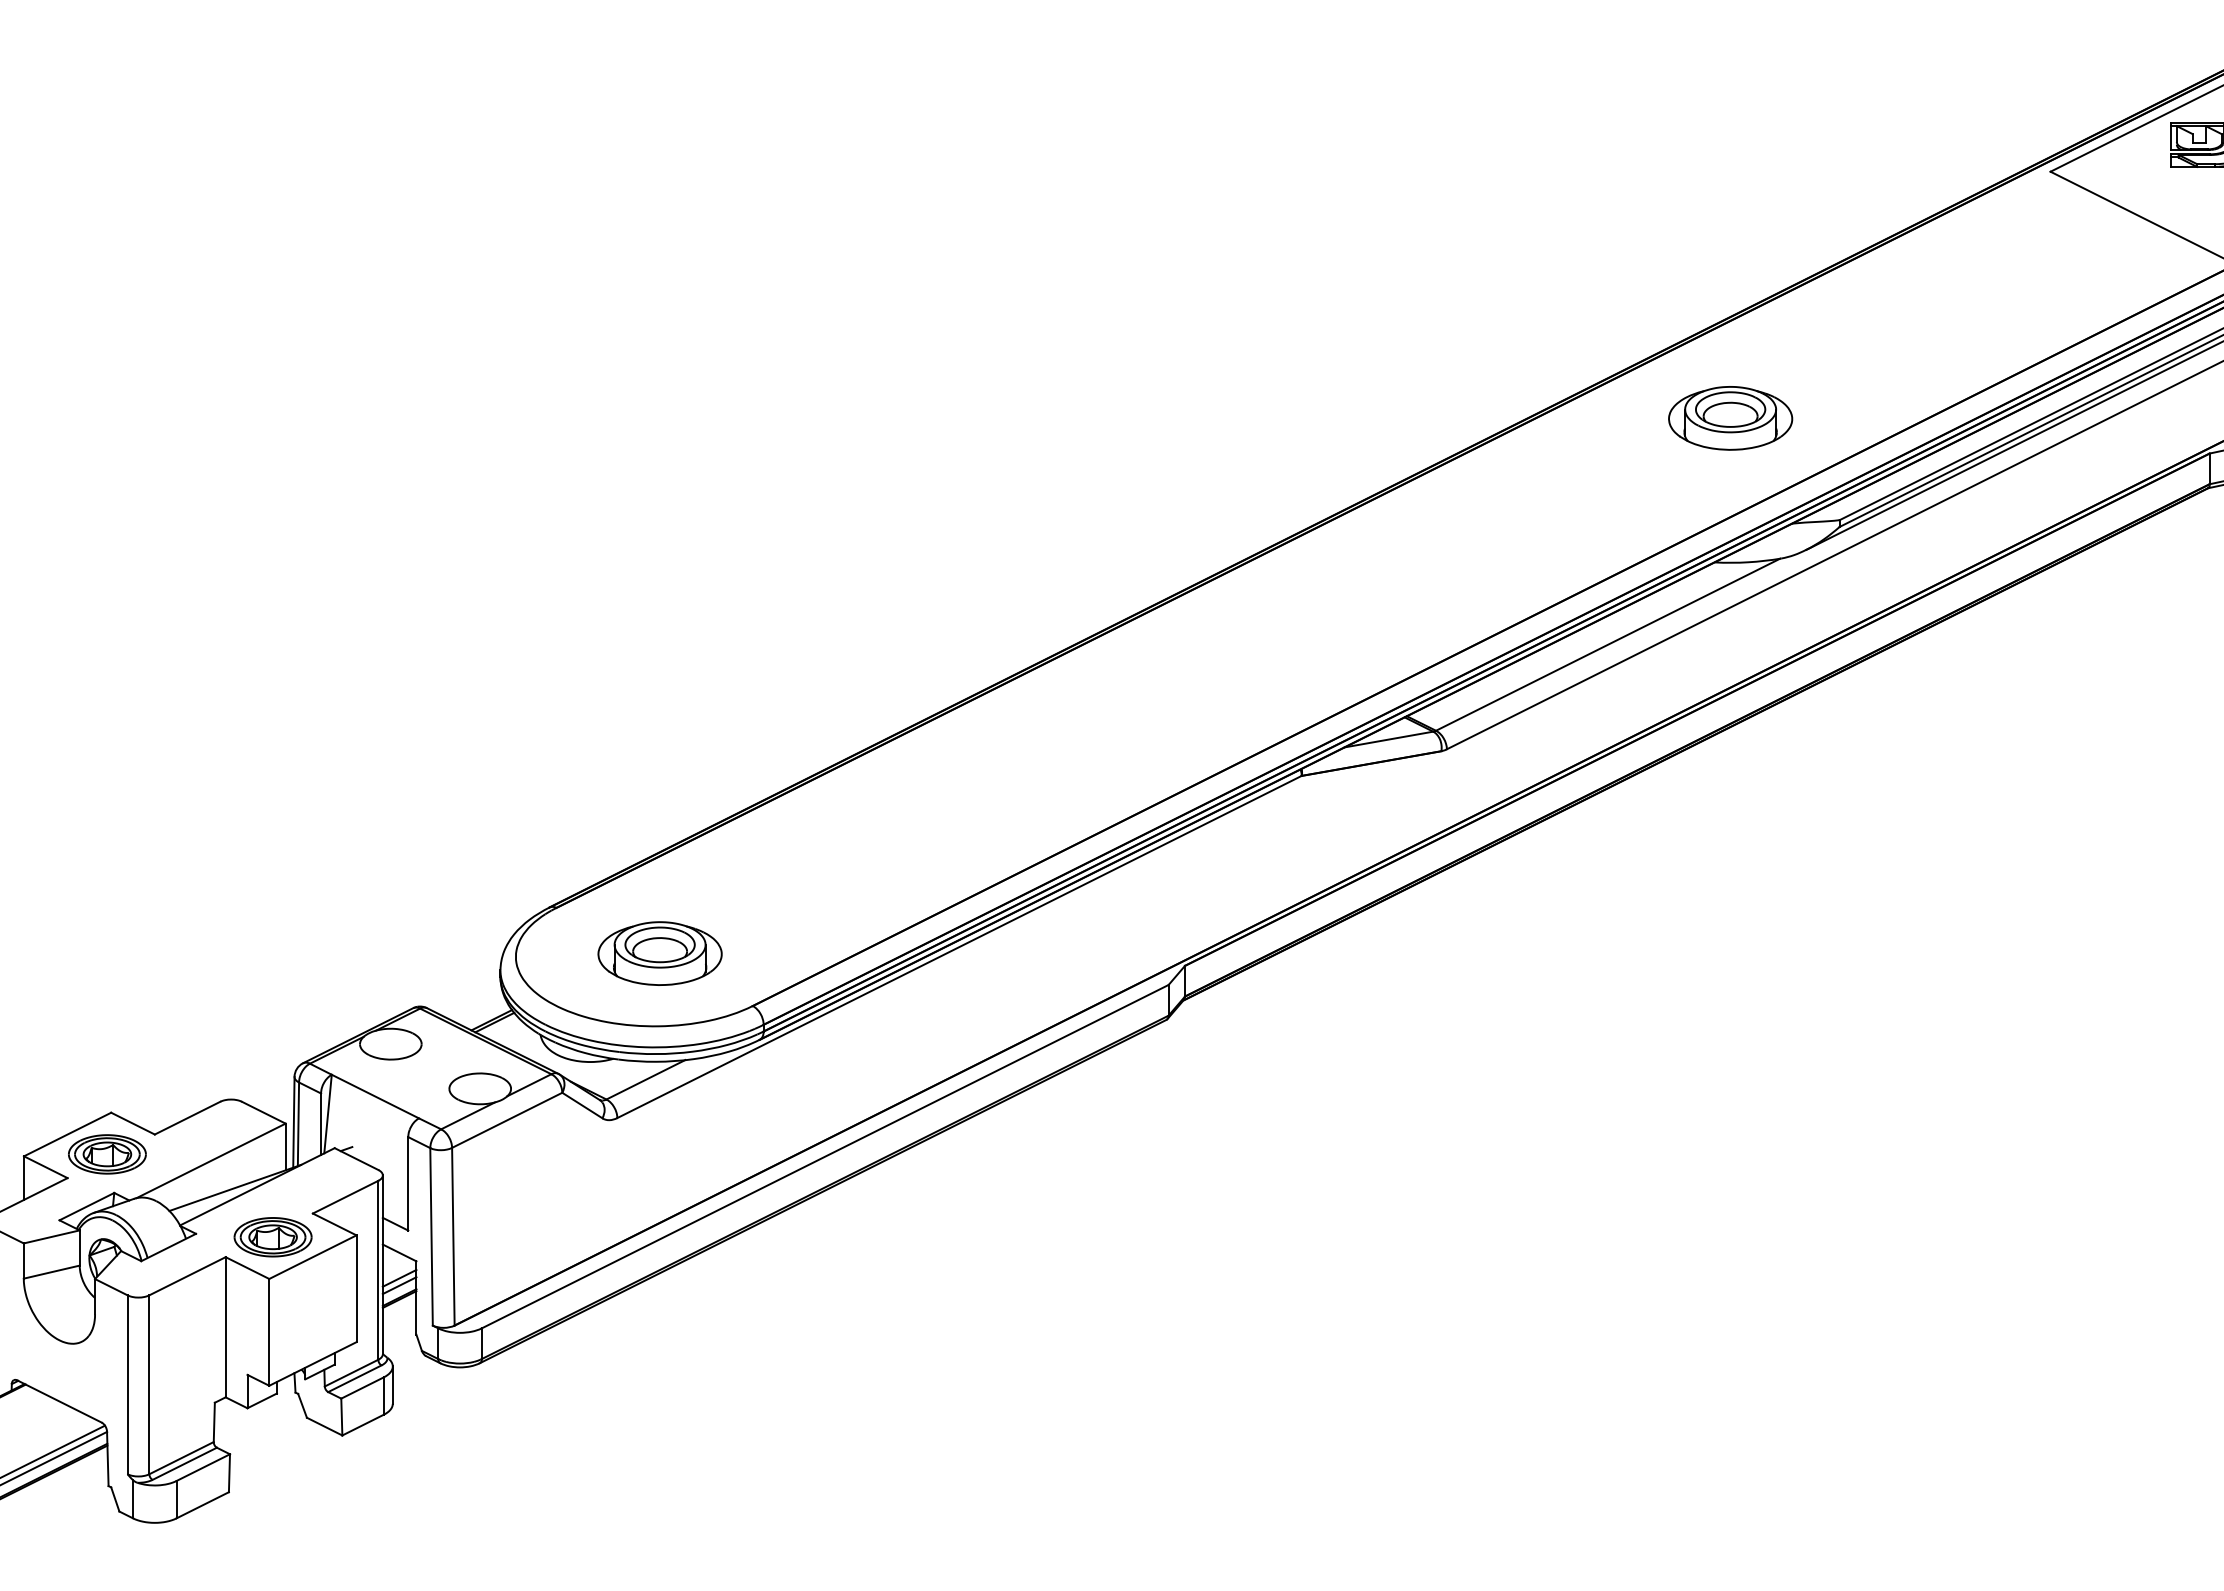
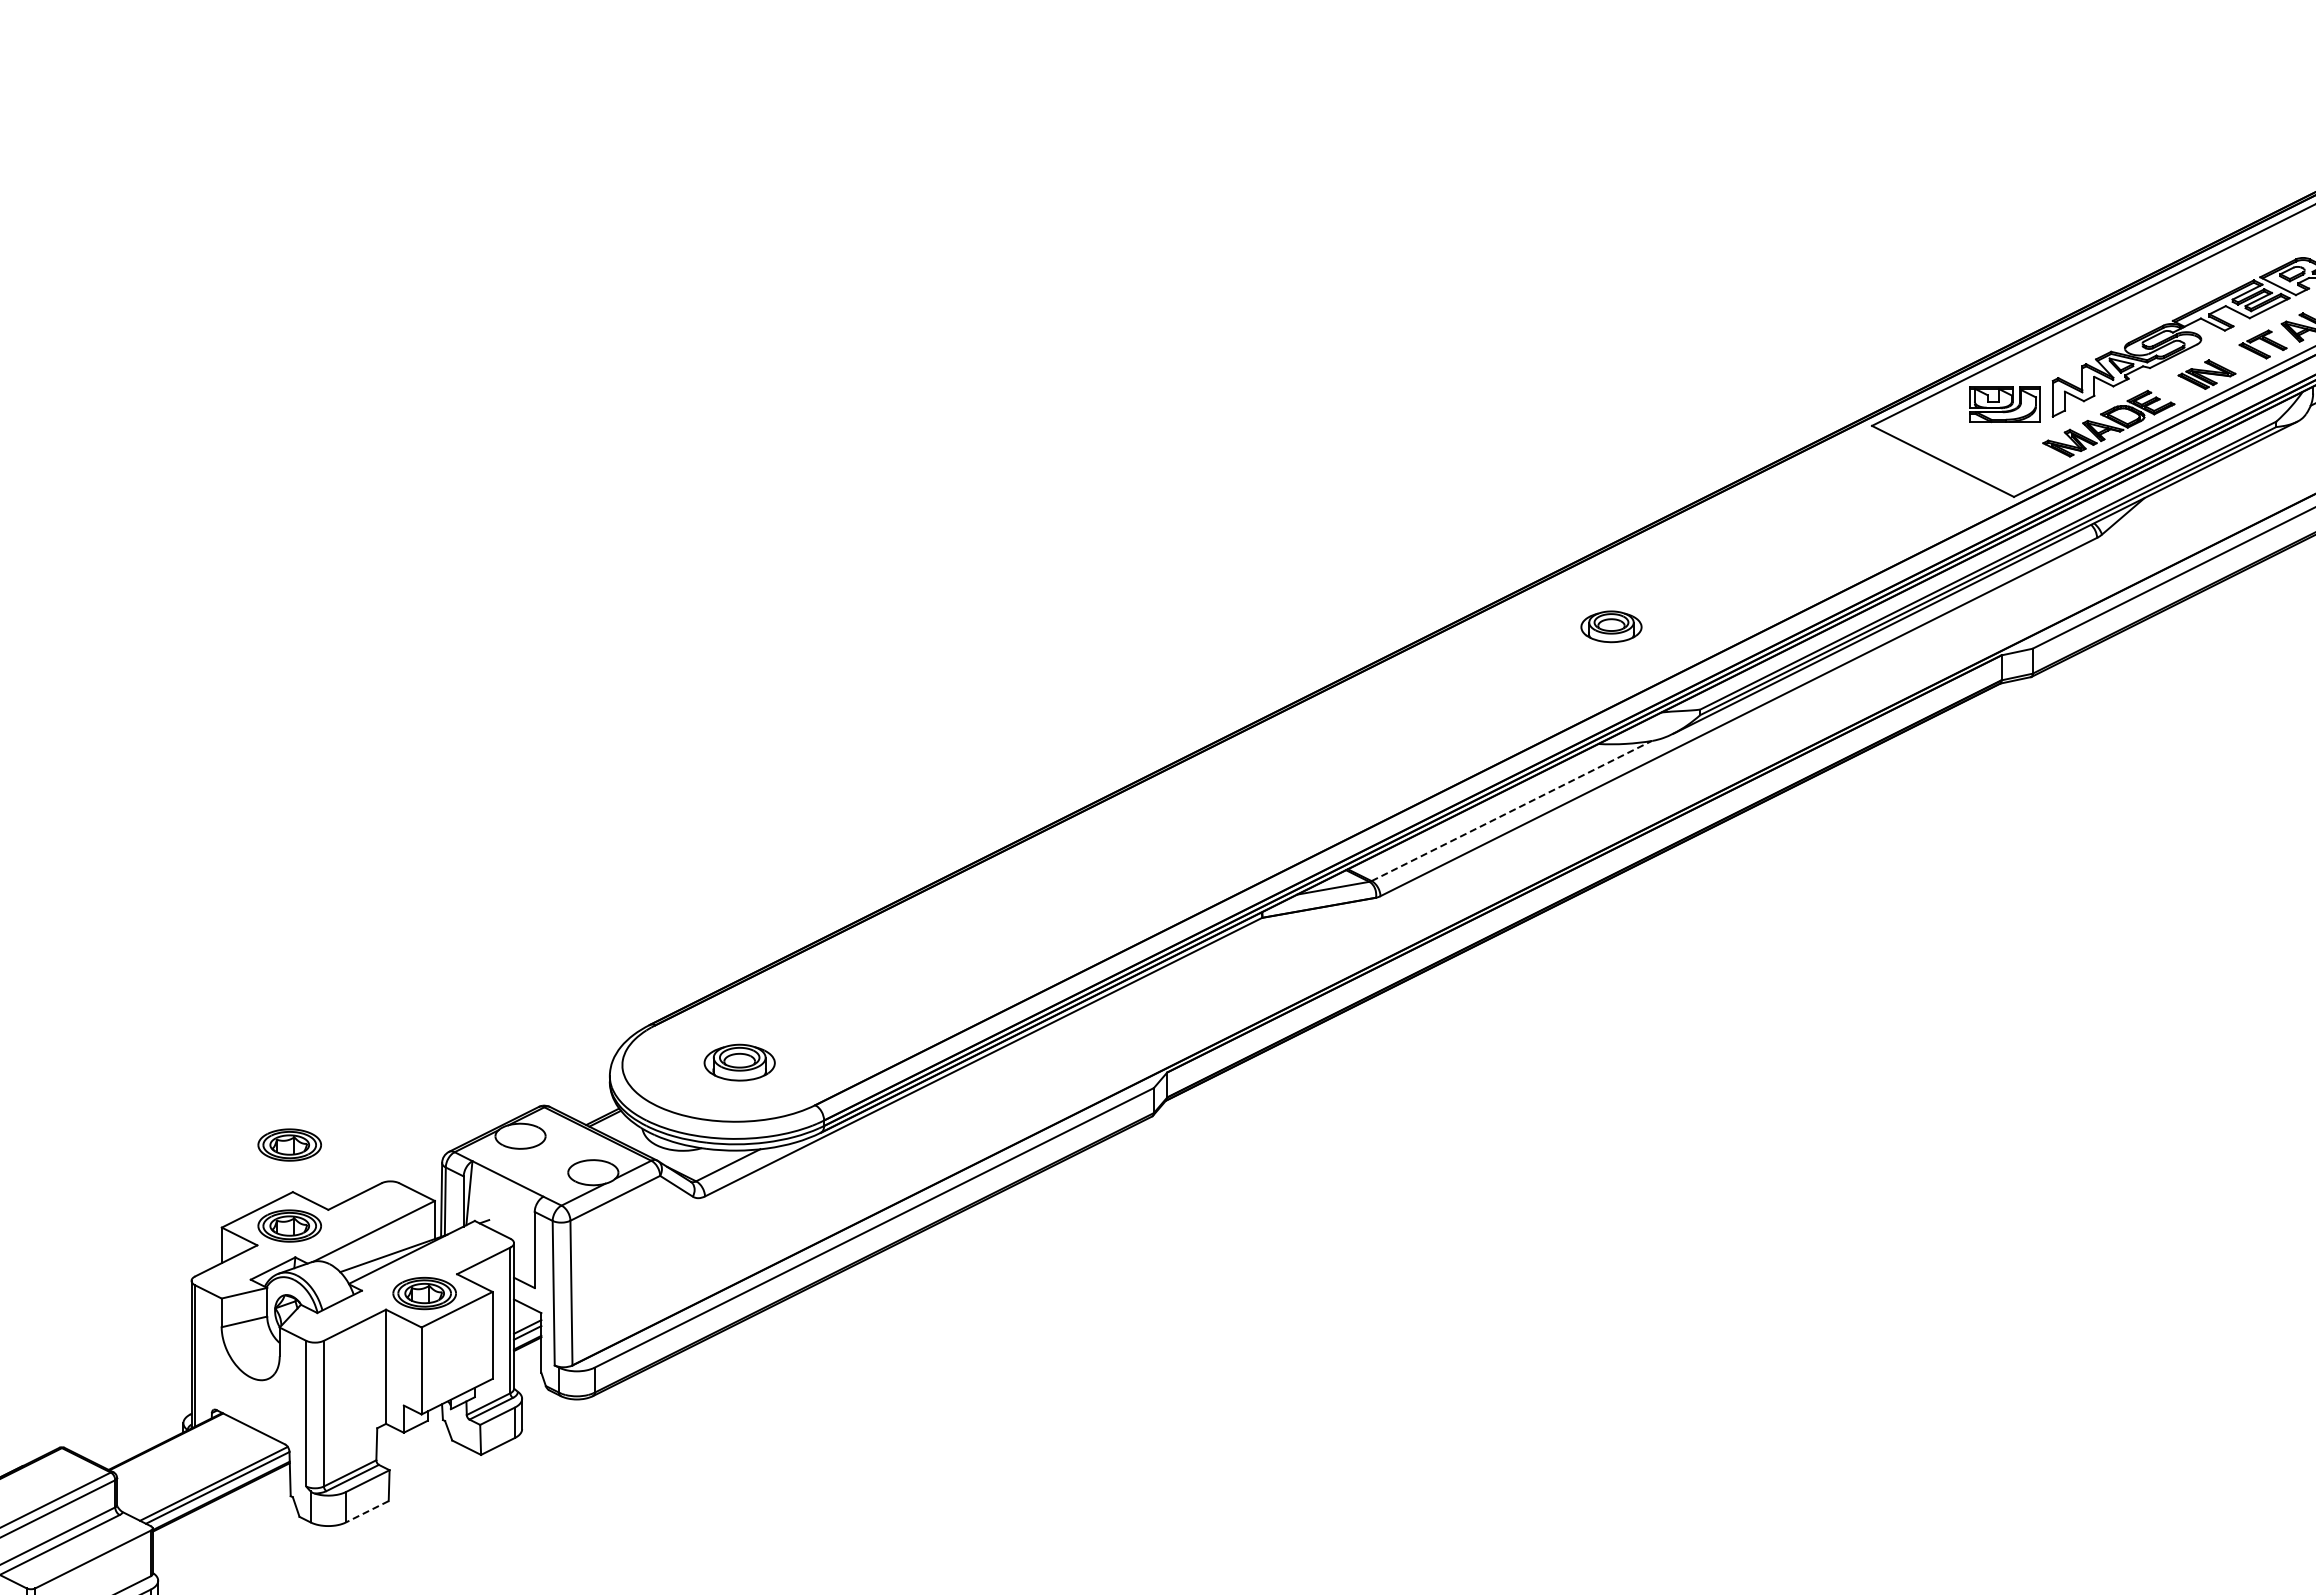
part: (1730, 418) -> (1611, 626), size x0.6
line: (1607, 645) -> (1511, 811), solid -> dashed
part: (659, 953) -> (739, 1062), size x0.7
part: (107, 1054) -> (289, 1144), added
line: (202, 1504) -> (367, 1511), solid -> dashed

